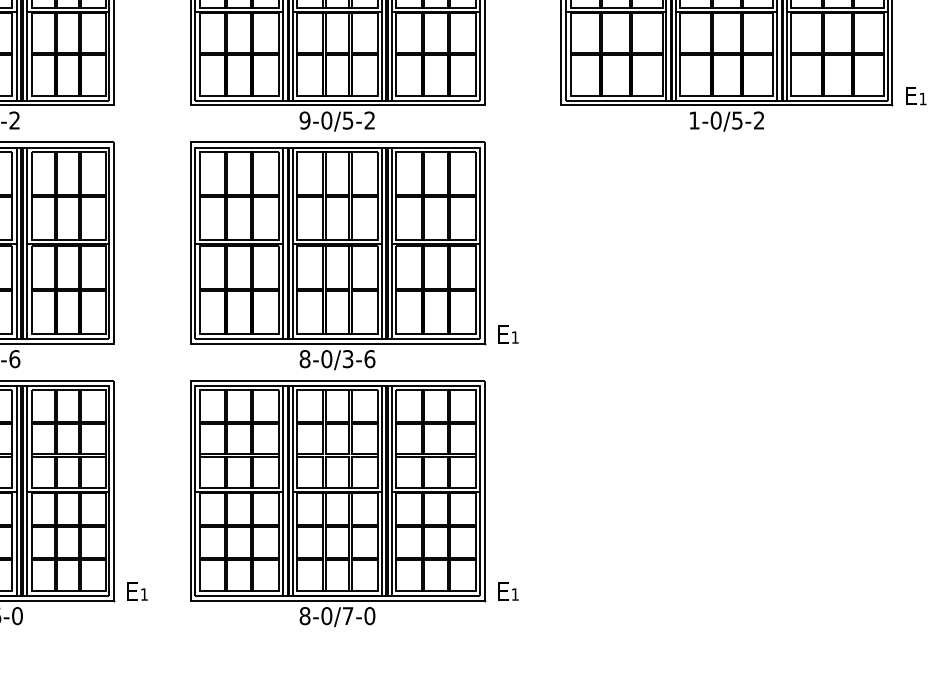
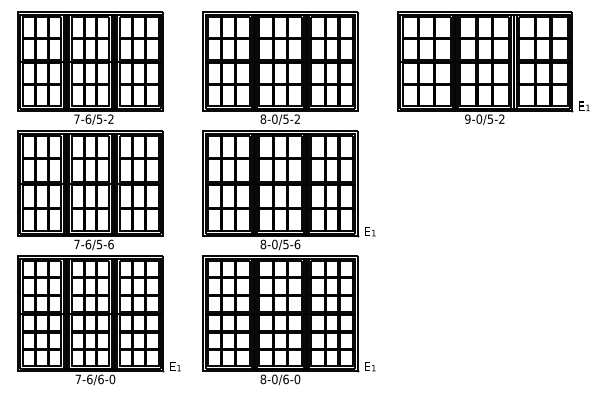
text: (305, 119) -> (263, 118), 9-0/5-2 -> 8-0/5-2
text: (693, 119) -> (467, 118), 1-0/5-2 -> 9-0/5-2
text: (347, 357) -> (285, 243), 8-0/3-6 -> 8-0/5-6
text: (347, 616) -> (285, 379), 8-0/7-0 -> 8-0/6-0

